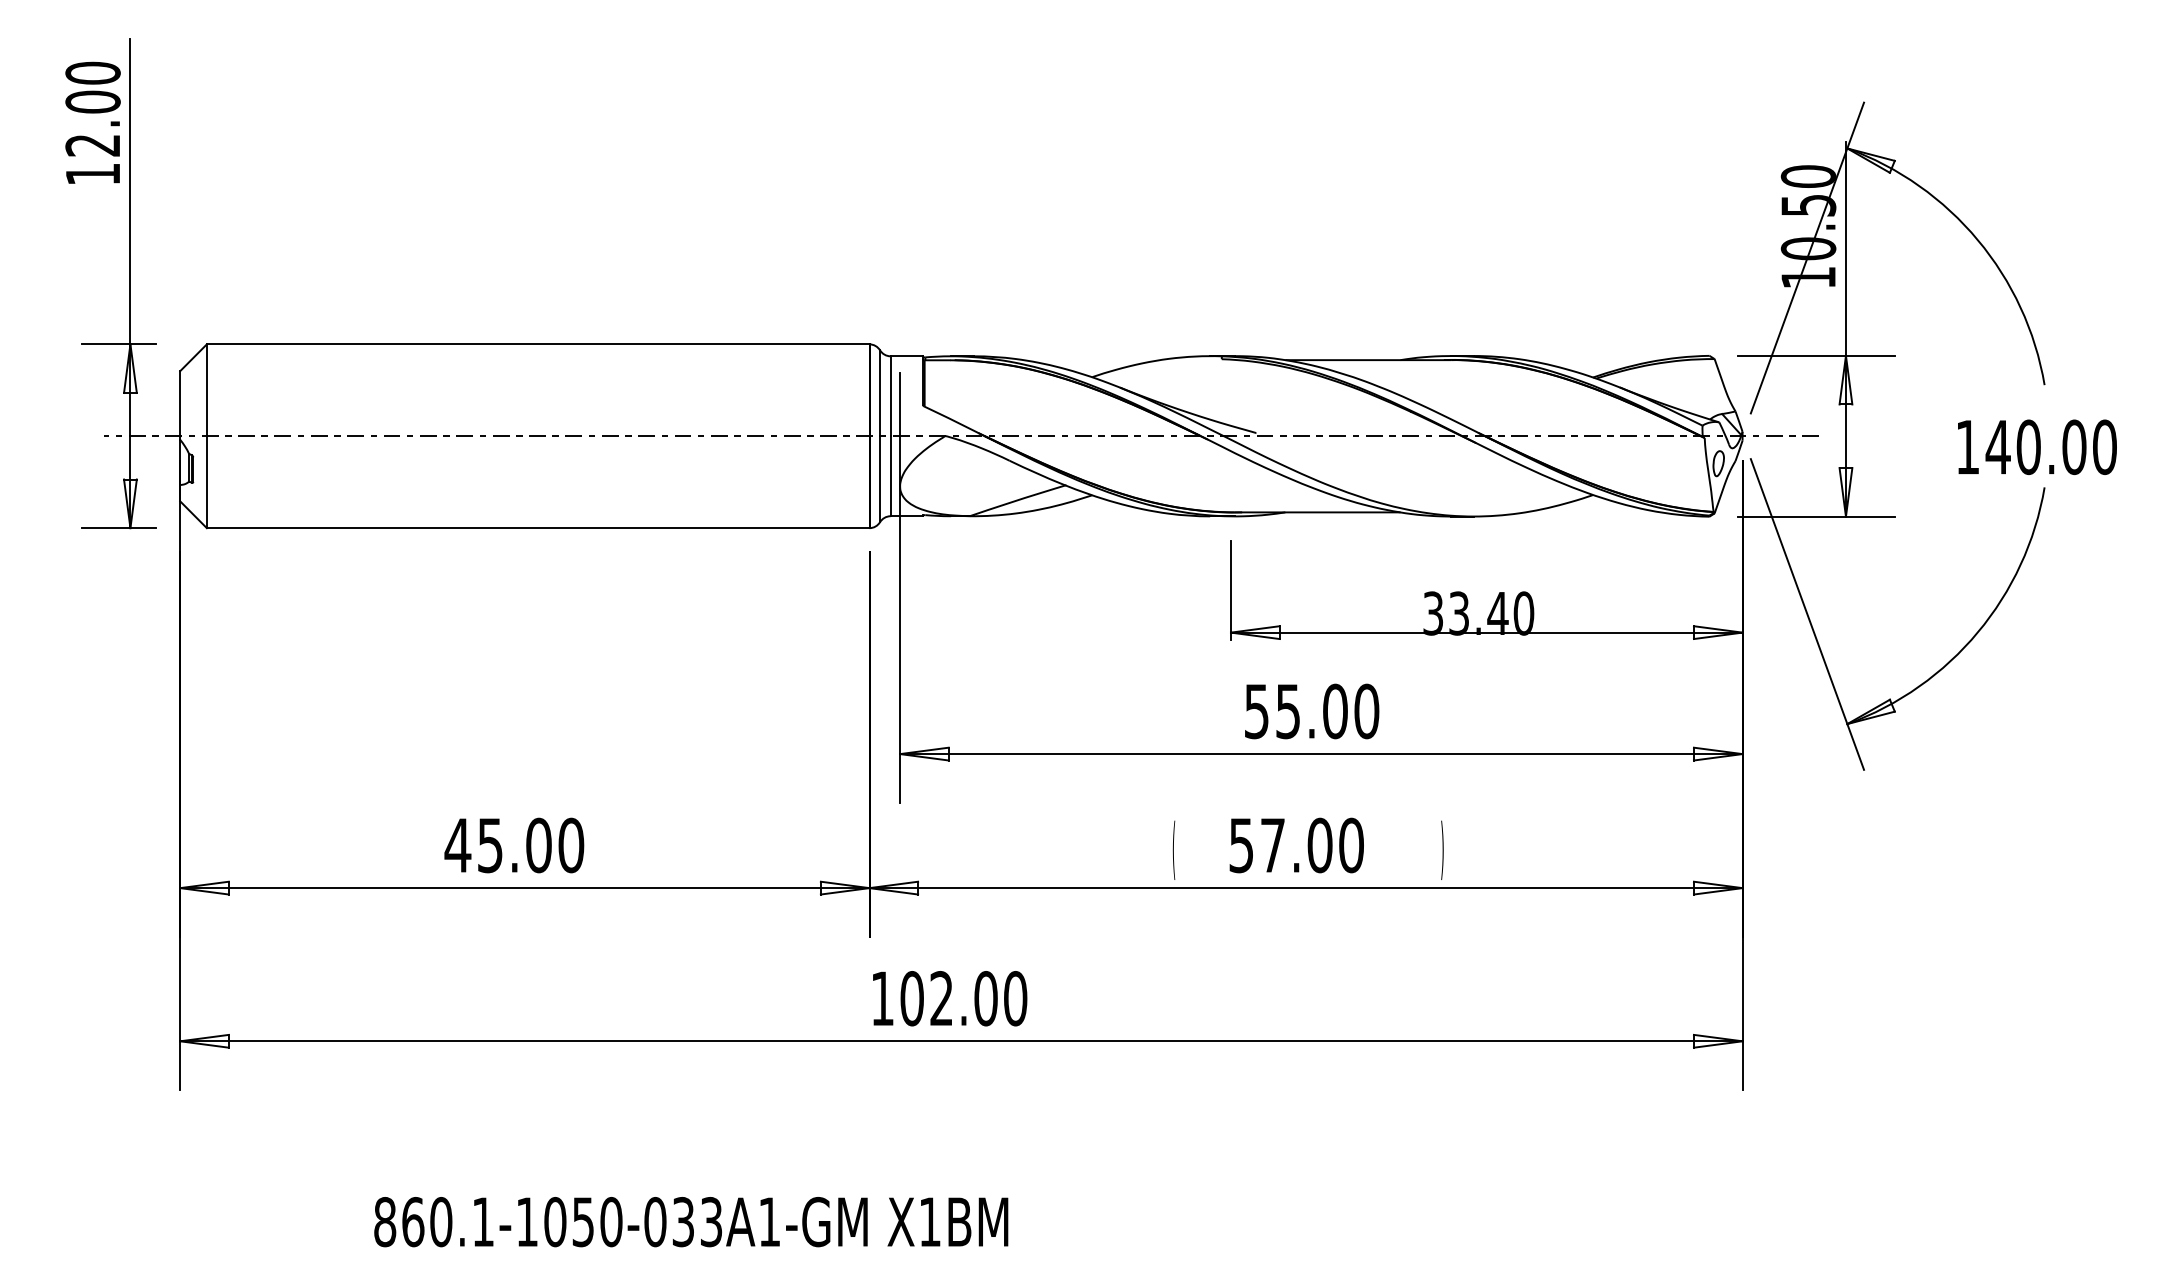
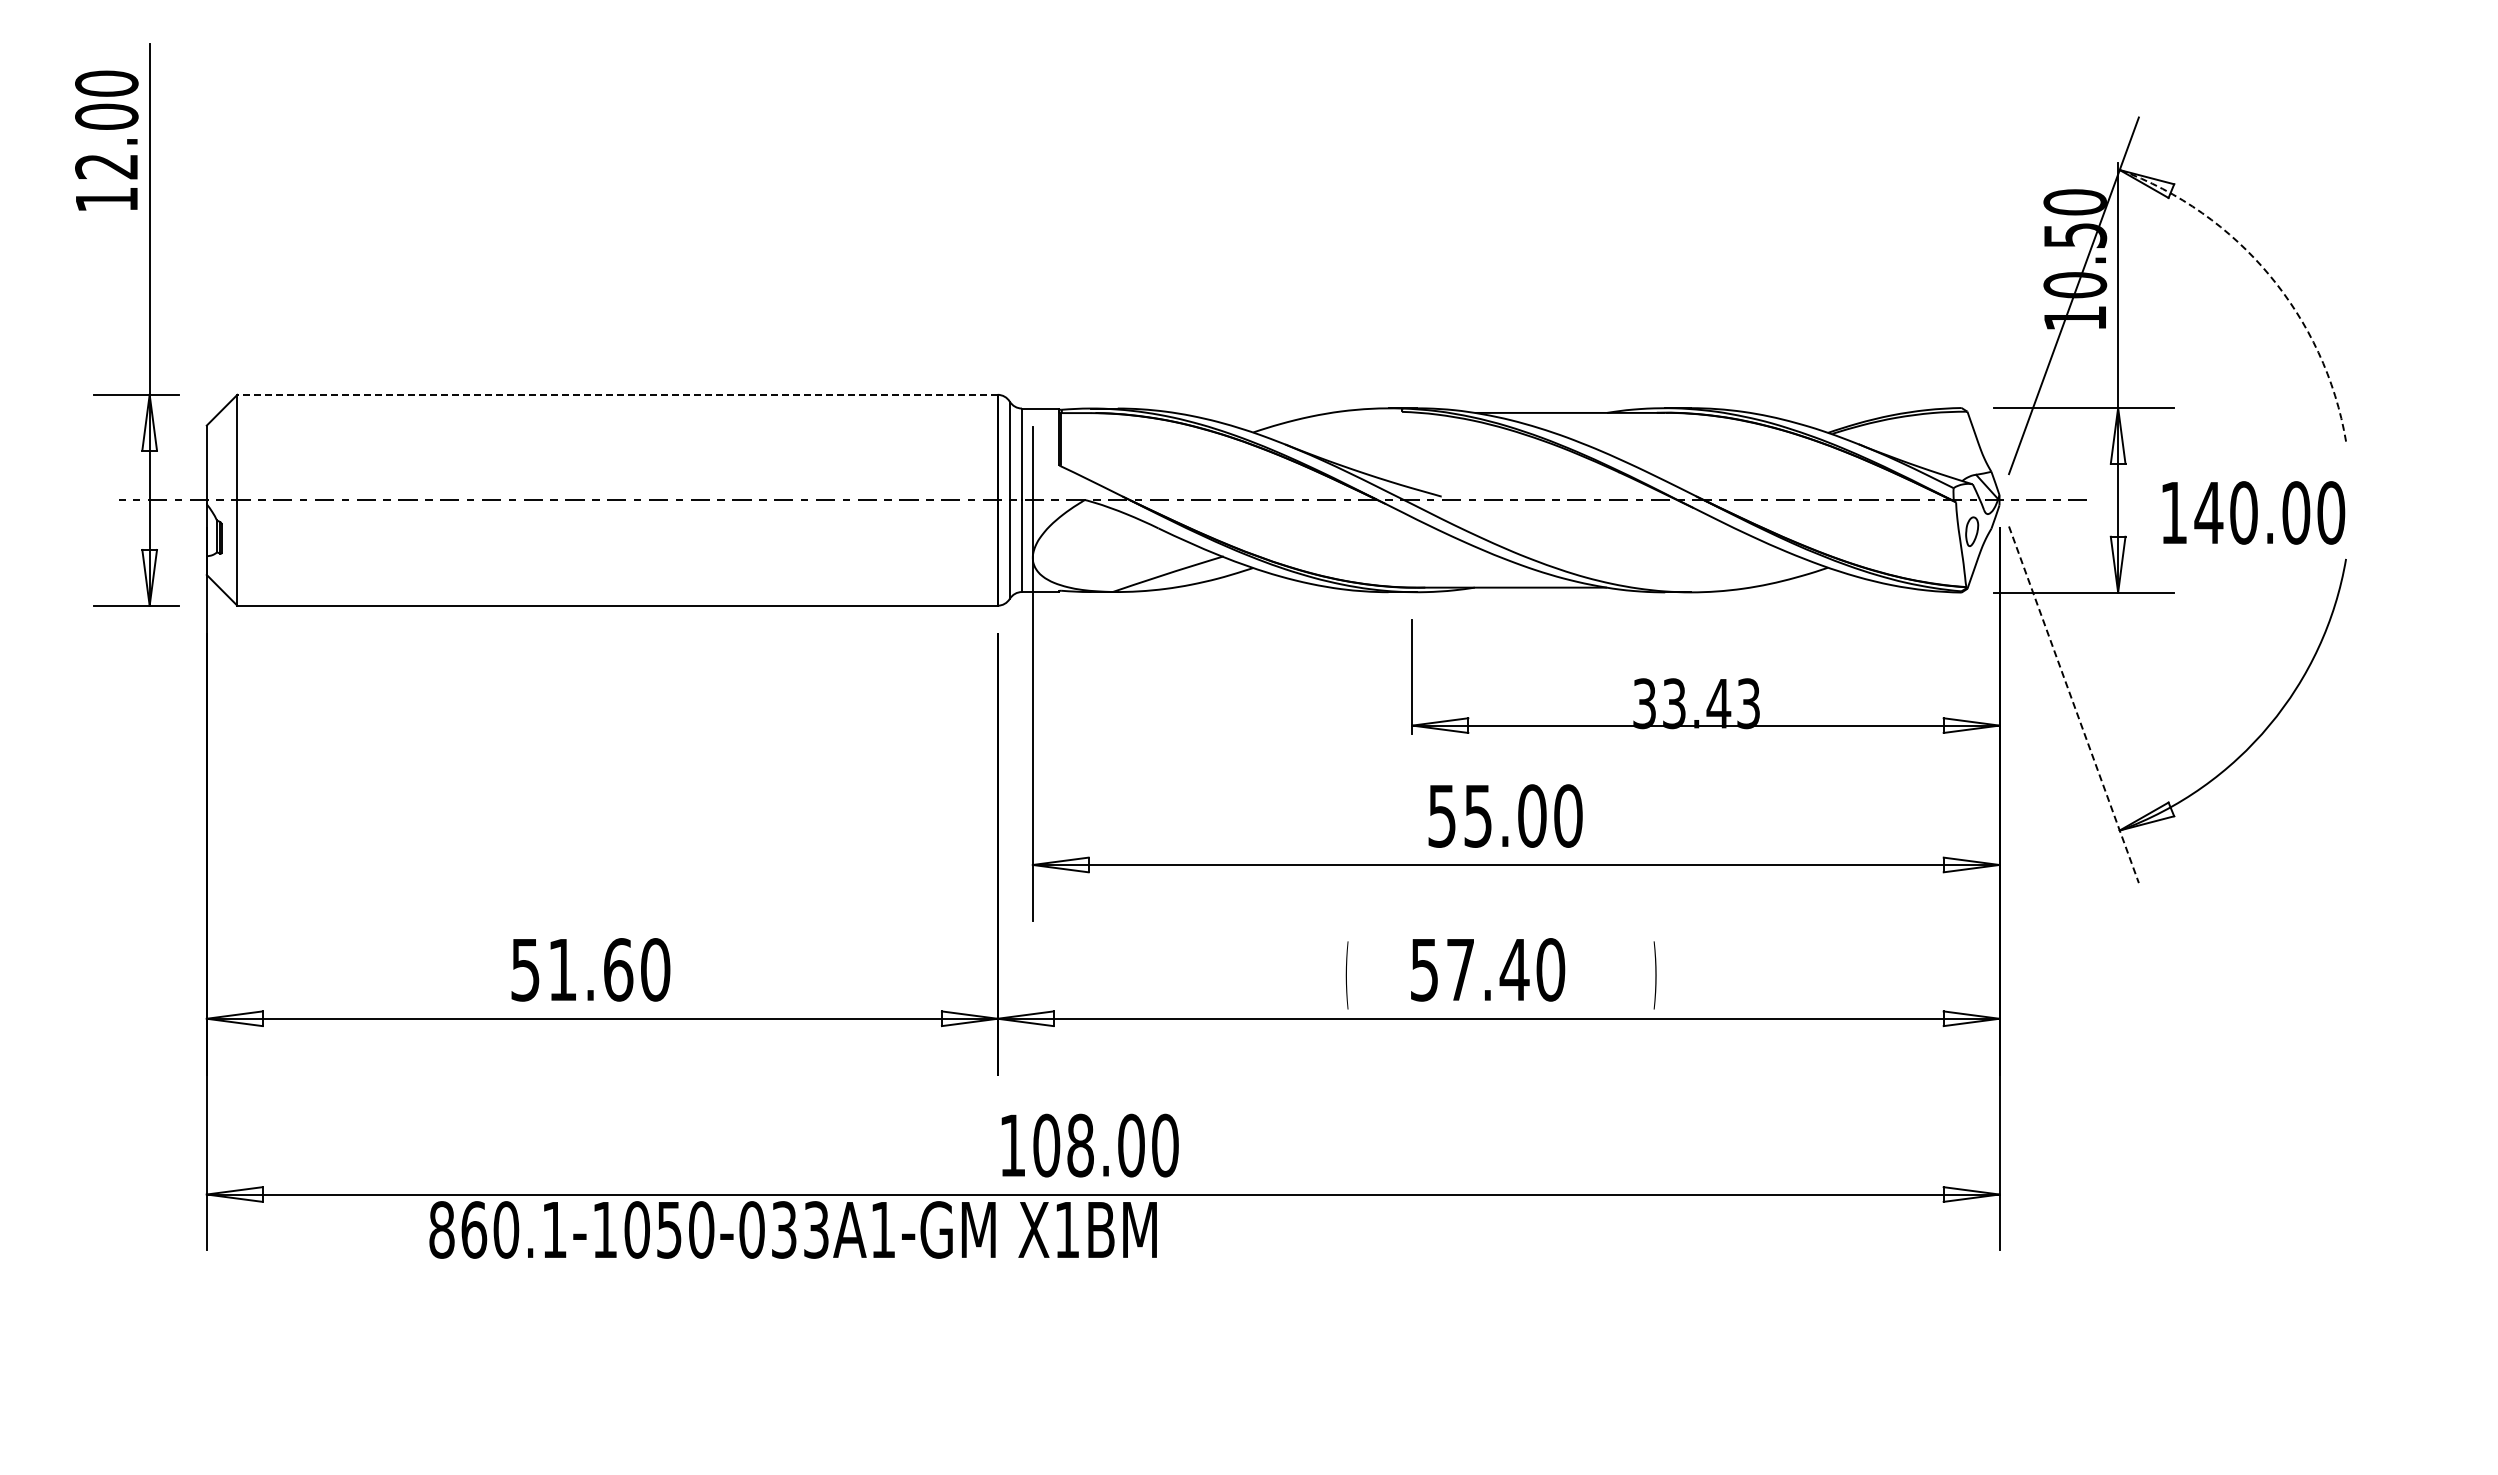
arc: (1977, 240) -> (2269, 275), solid -> dashed
line: (538, 344) -> (617, 394), solid -> dashed
text: (2037, 446) -> (2253, 512), moved
text: (1523, 613) -> (1748, 703), 33.40 -> 33.43
line: (1807, 614) -> (2073, 704), solid -> dashed
text: (498, 845) -> (571, 969), 45.00 -> 51.60
text: (1319, 845) -> (1514, 969), 57.00 -> 57.40
text: (941, 998) -> (1080, 1145), 102.00 -> 108.00
text: (690, 1221) -> (792, 1229), moved

